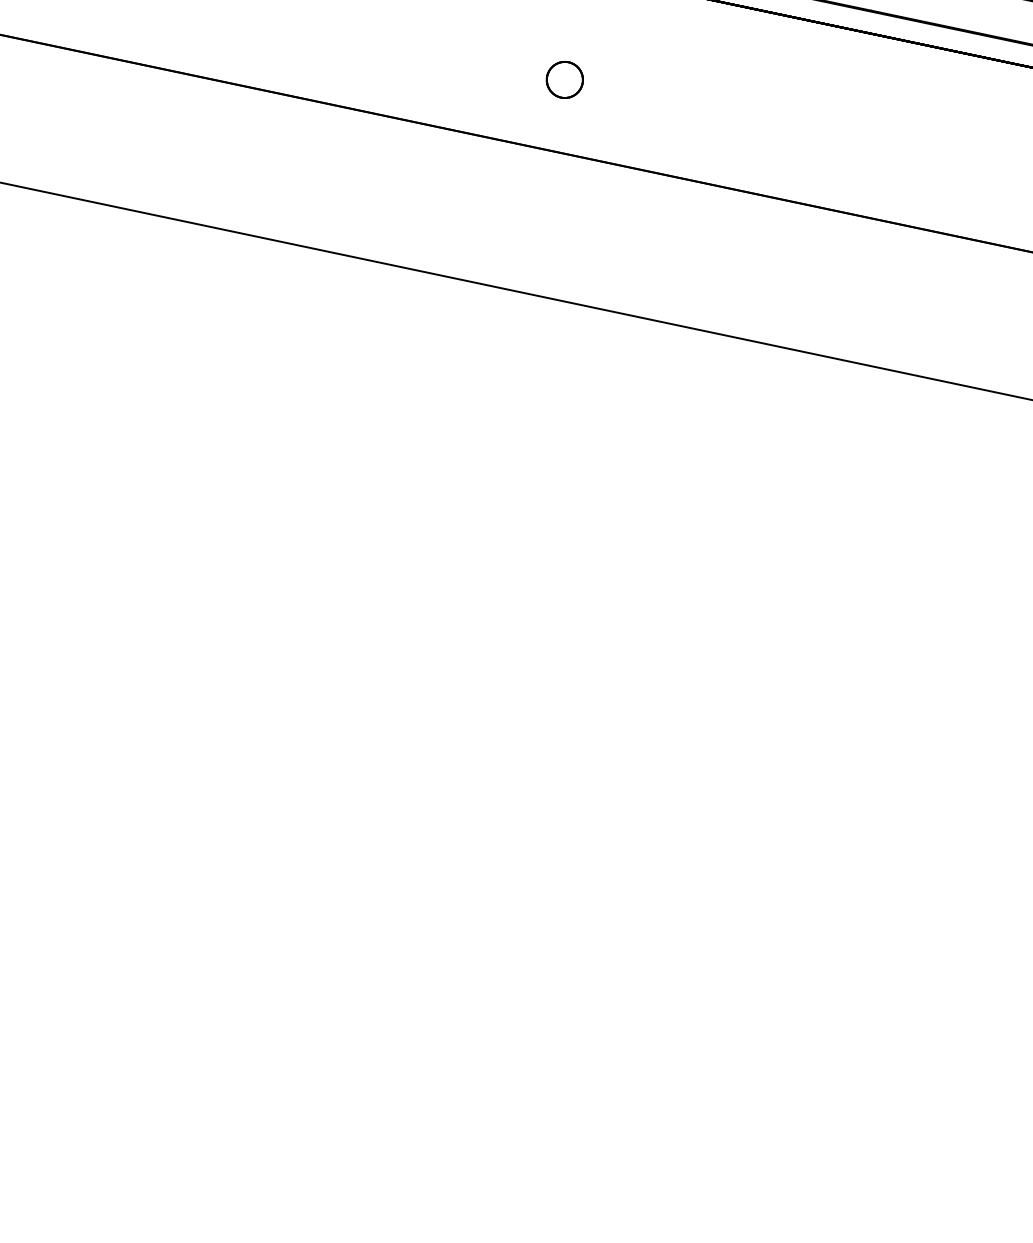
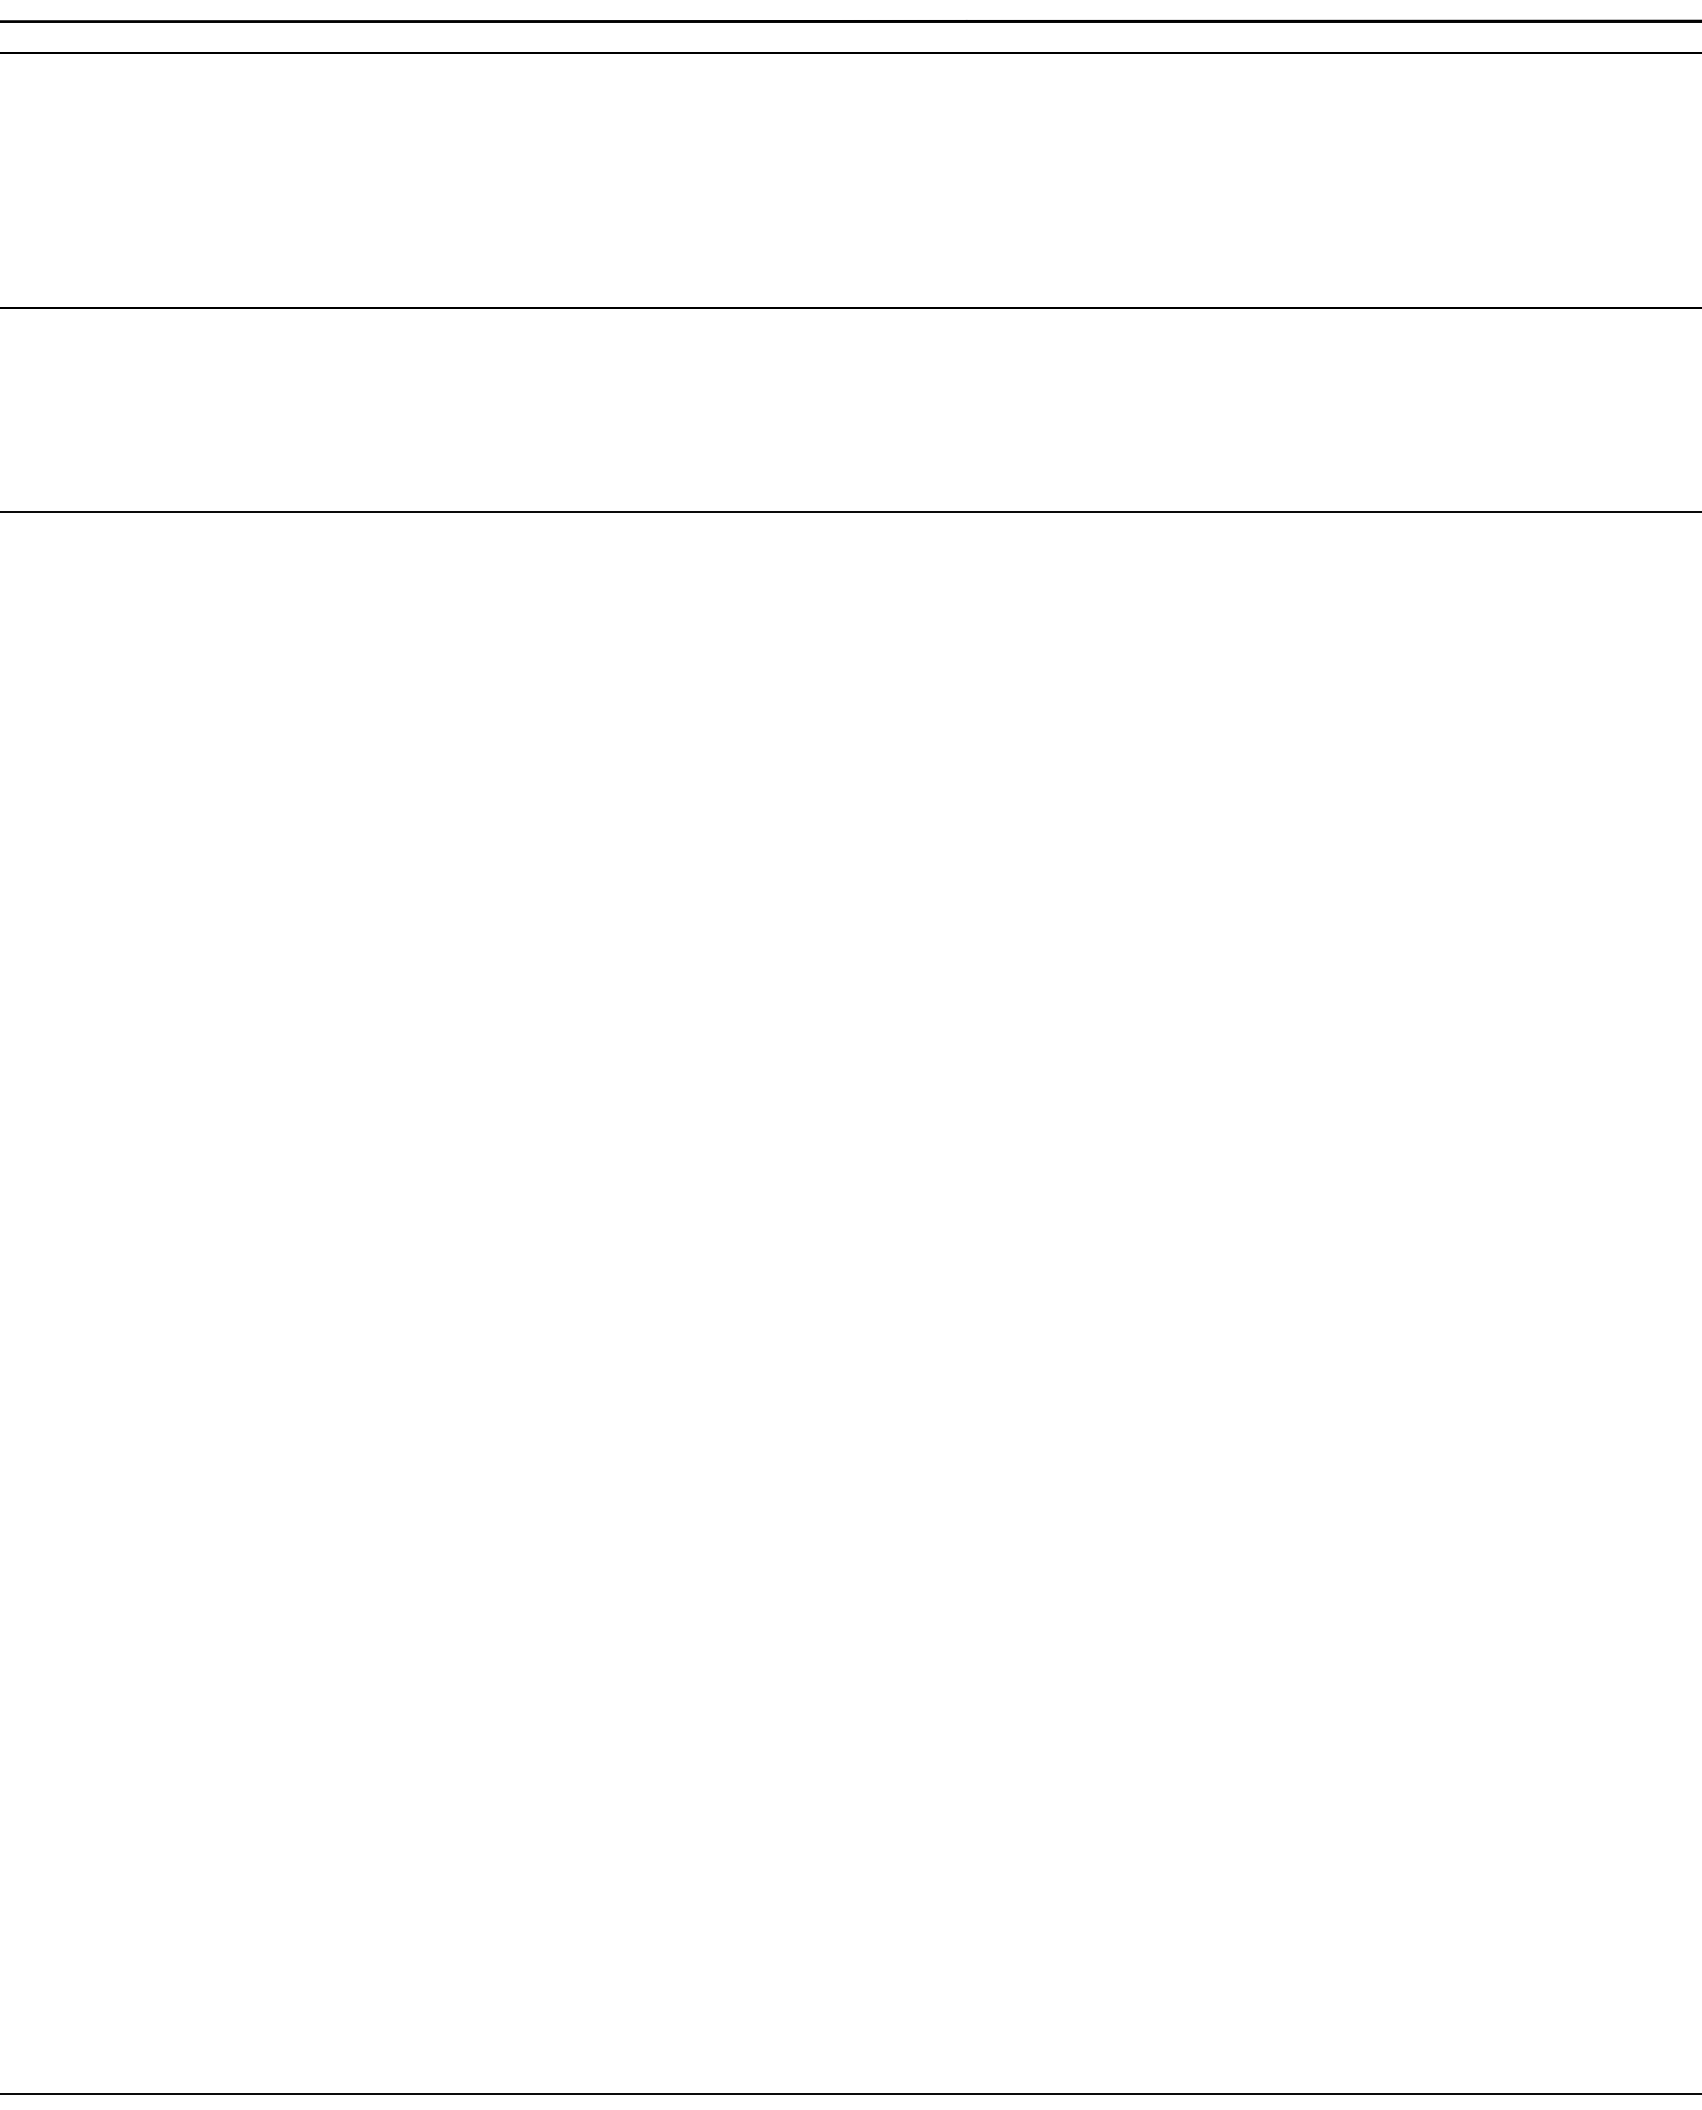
circle: (564, 79) -> (563, 205), removed

